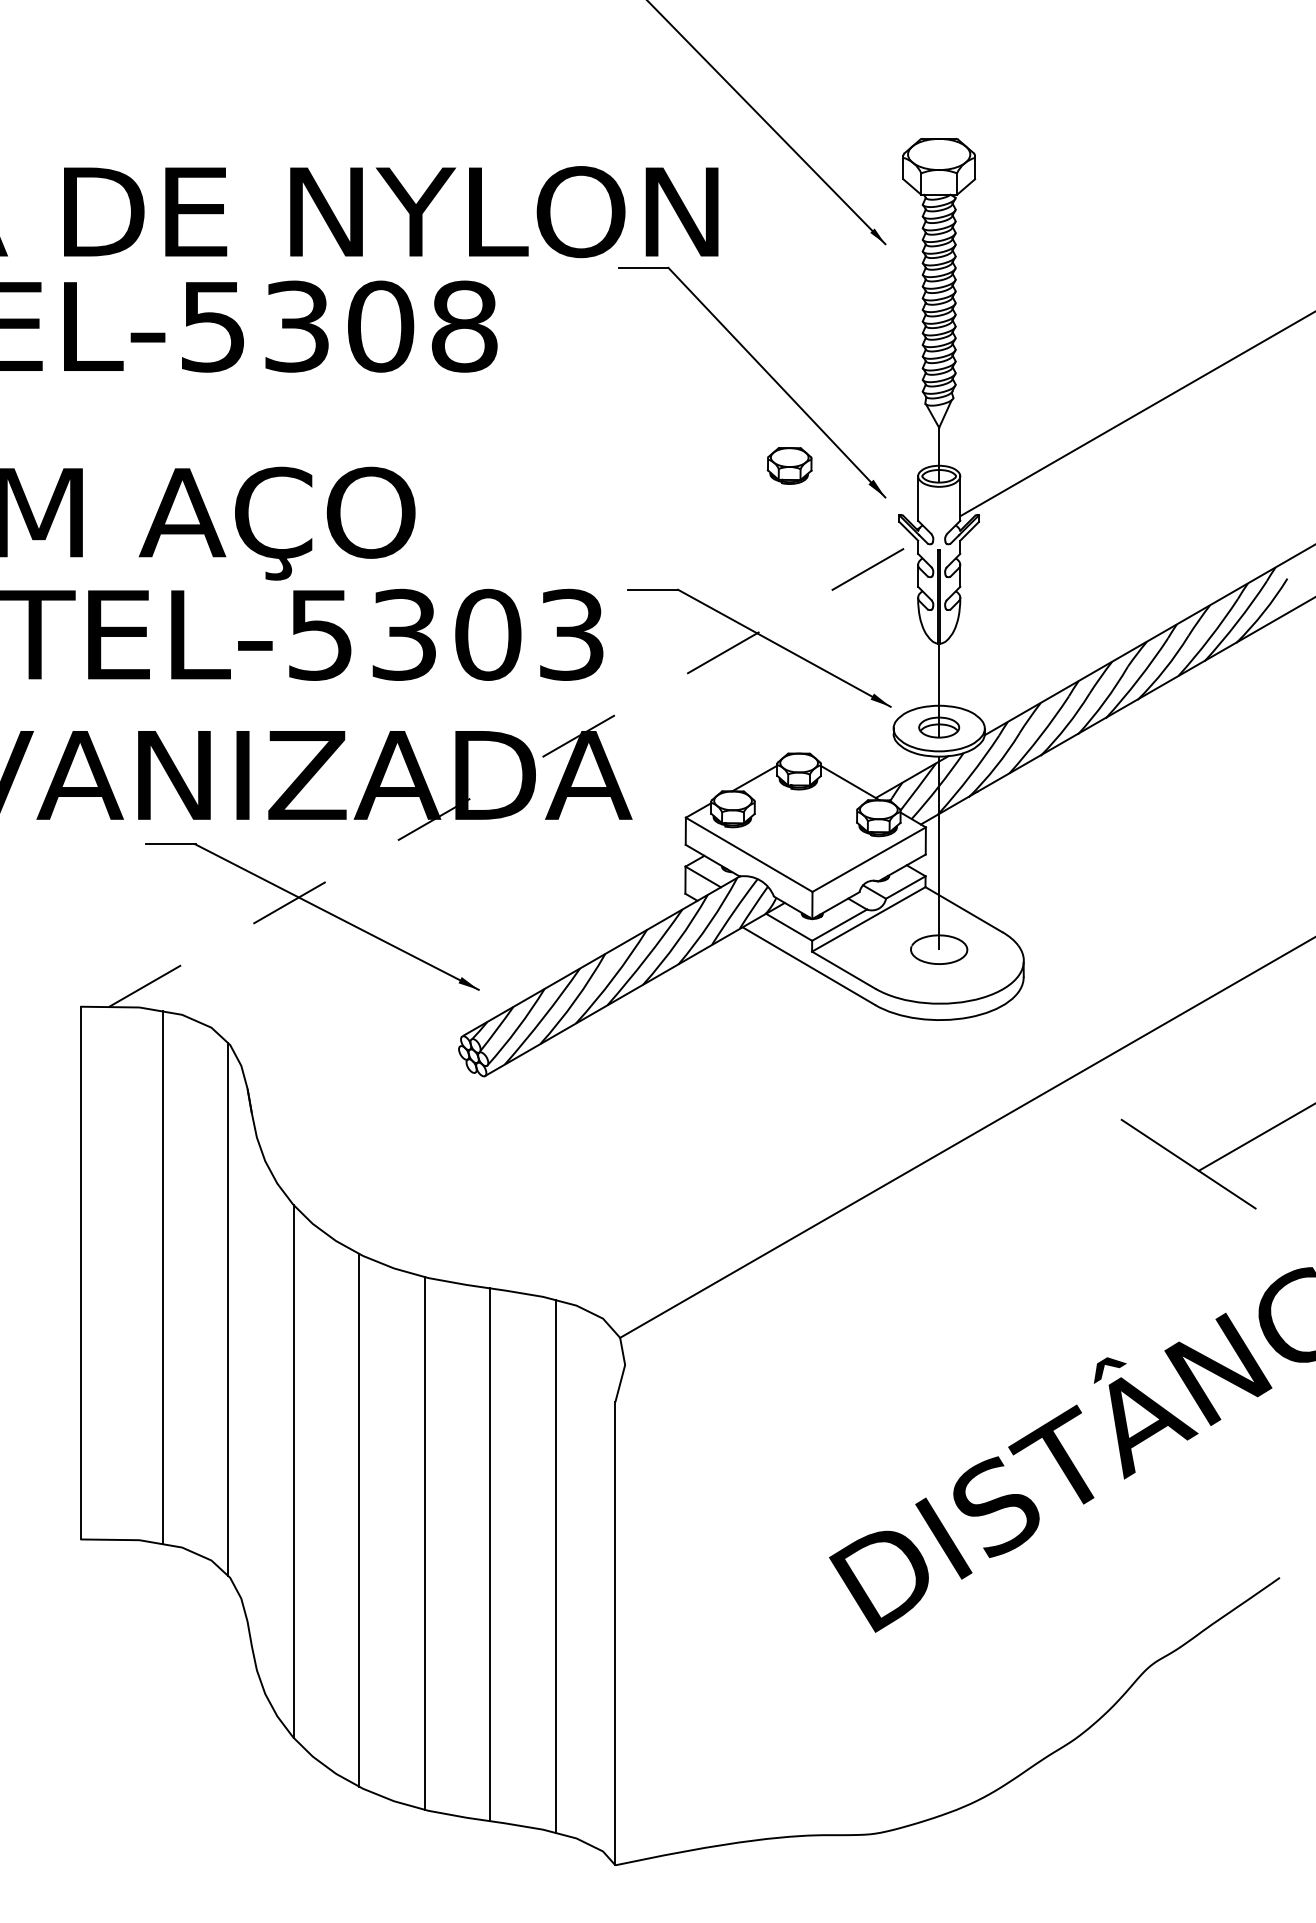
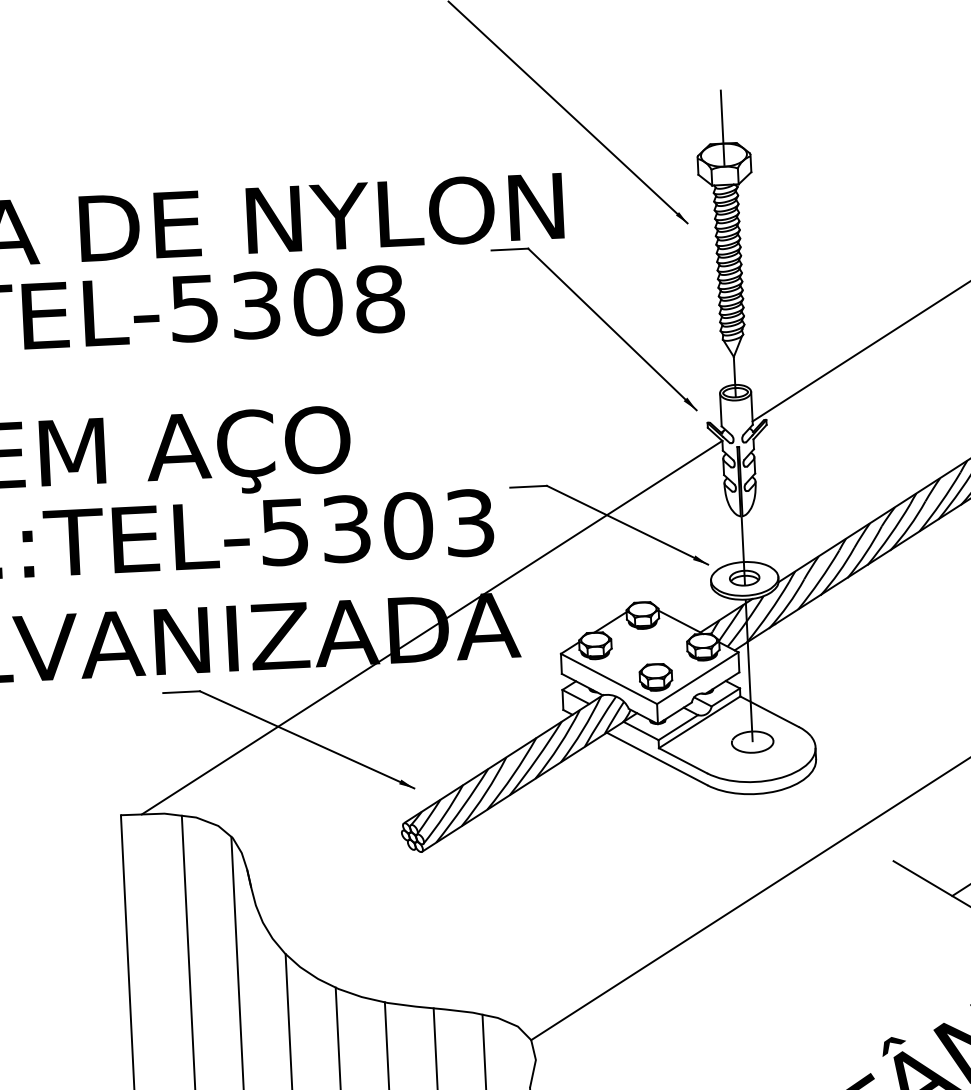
line: (939, 117) -> (722, 127), added
part: (789, 465) -> (655, 677), moved
line: (513, 773) -> (432, 627), dashed -> solid

